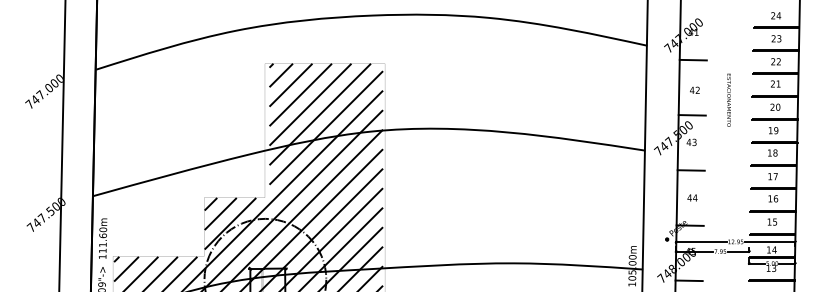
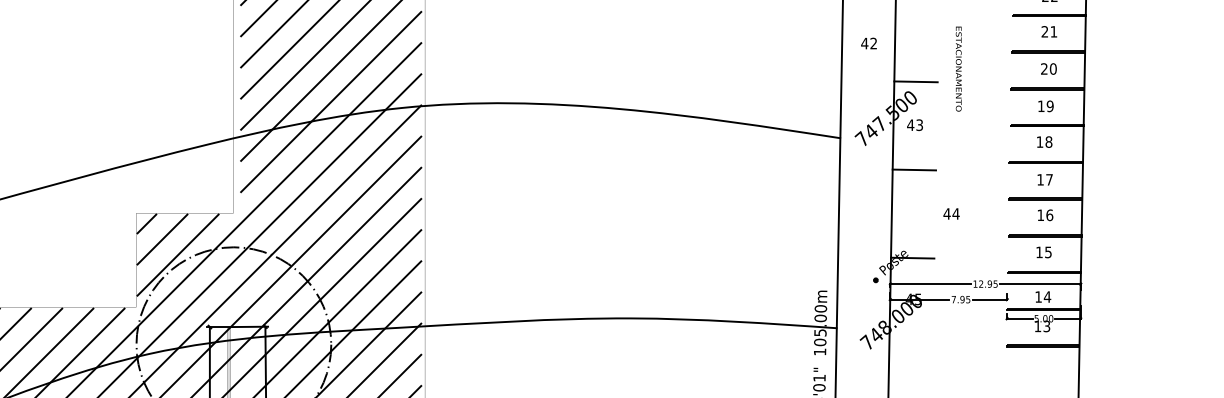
text: (694, 89) -> (868, 42), moved
text: (728, 99) -> (957, 67), moved
text: (692, 197) -> (951, 213), moved
line: (688, 280) -> (909, 345), removed

